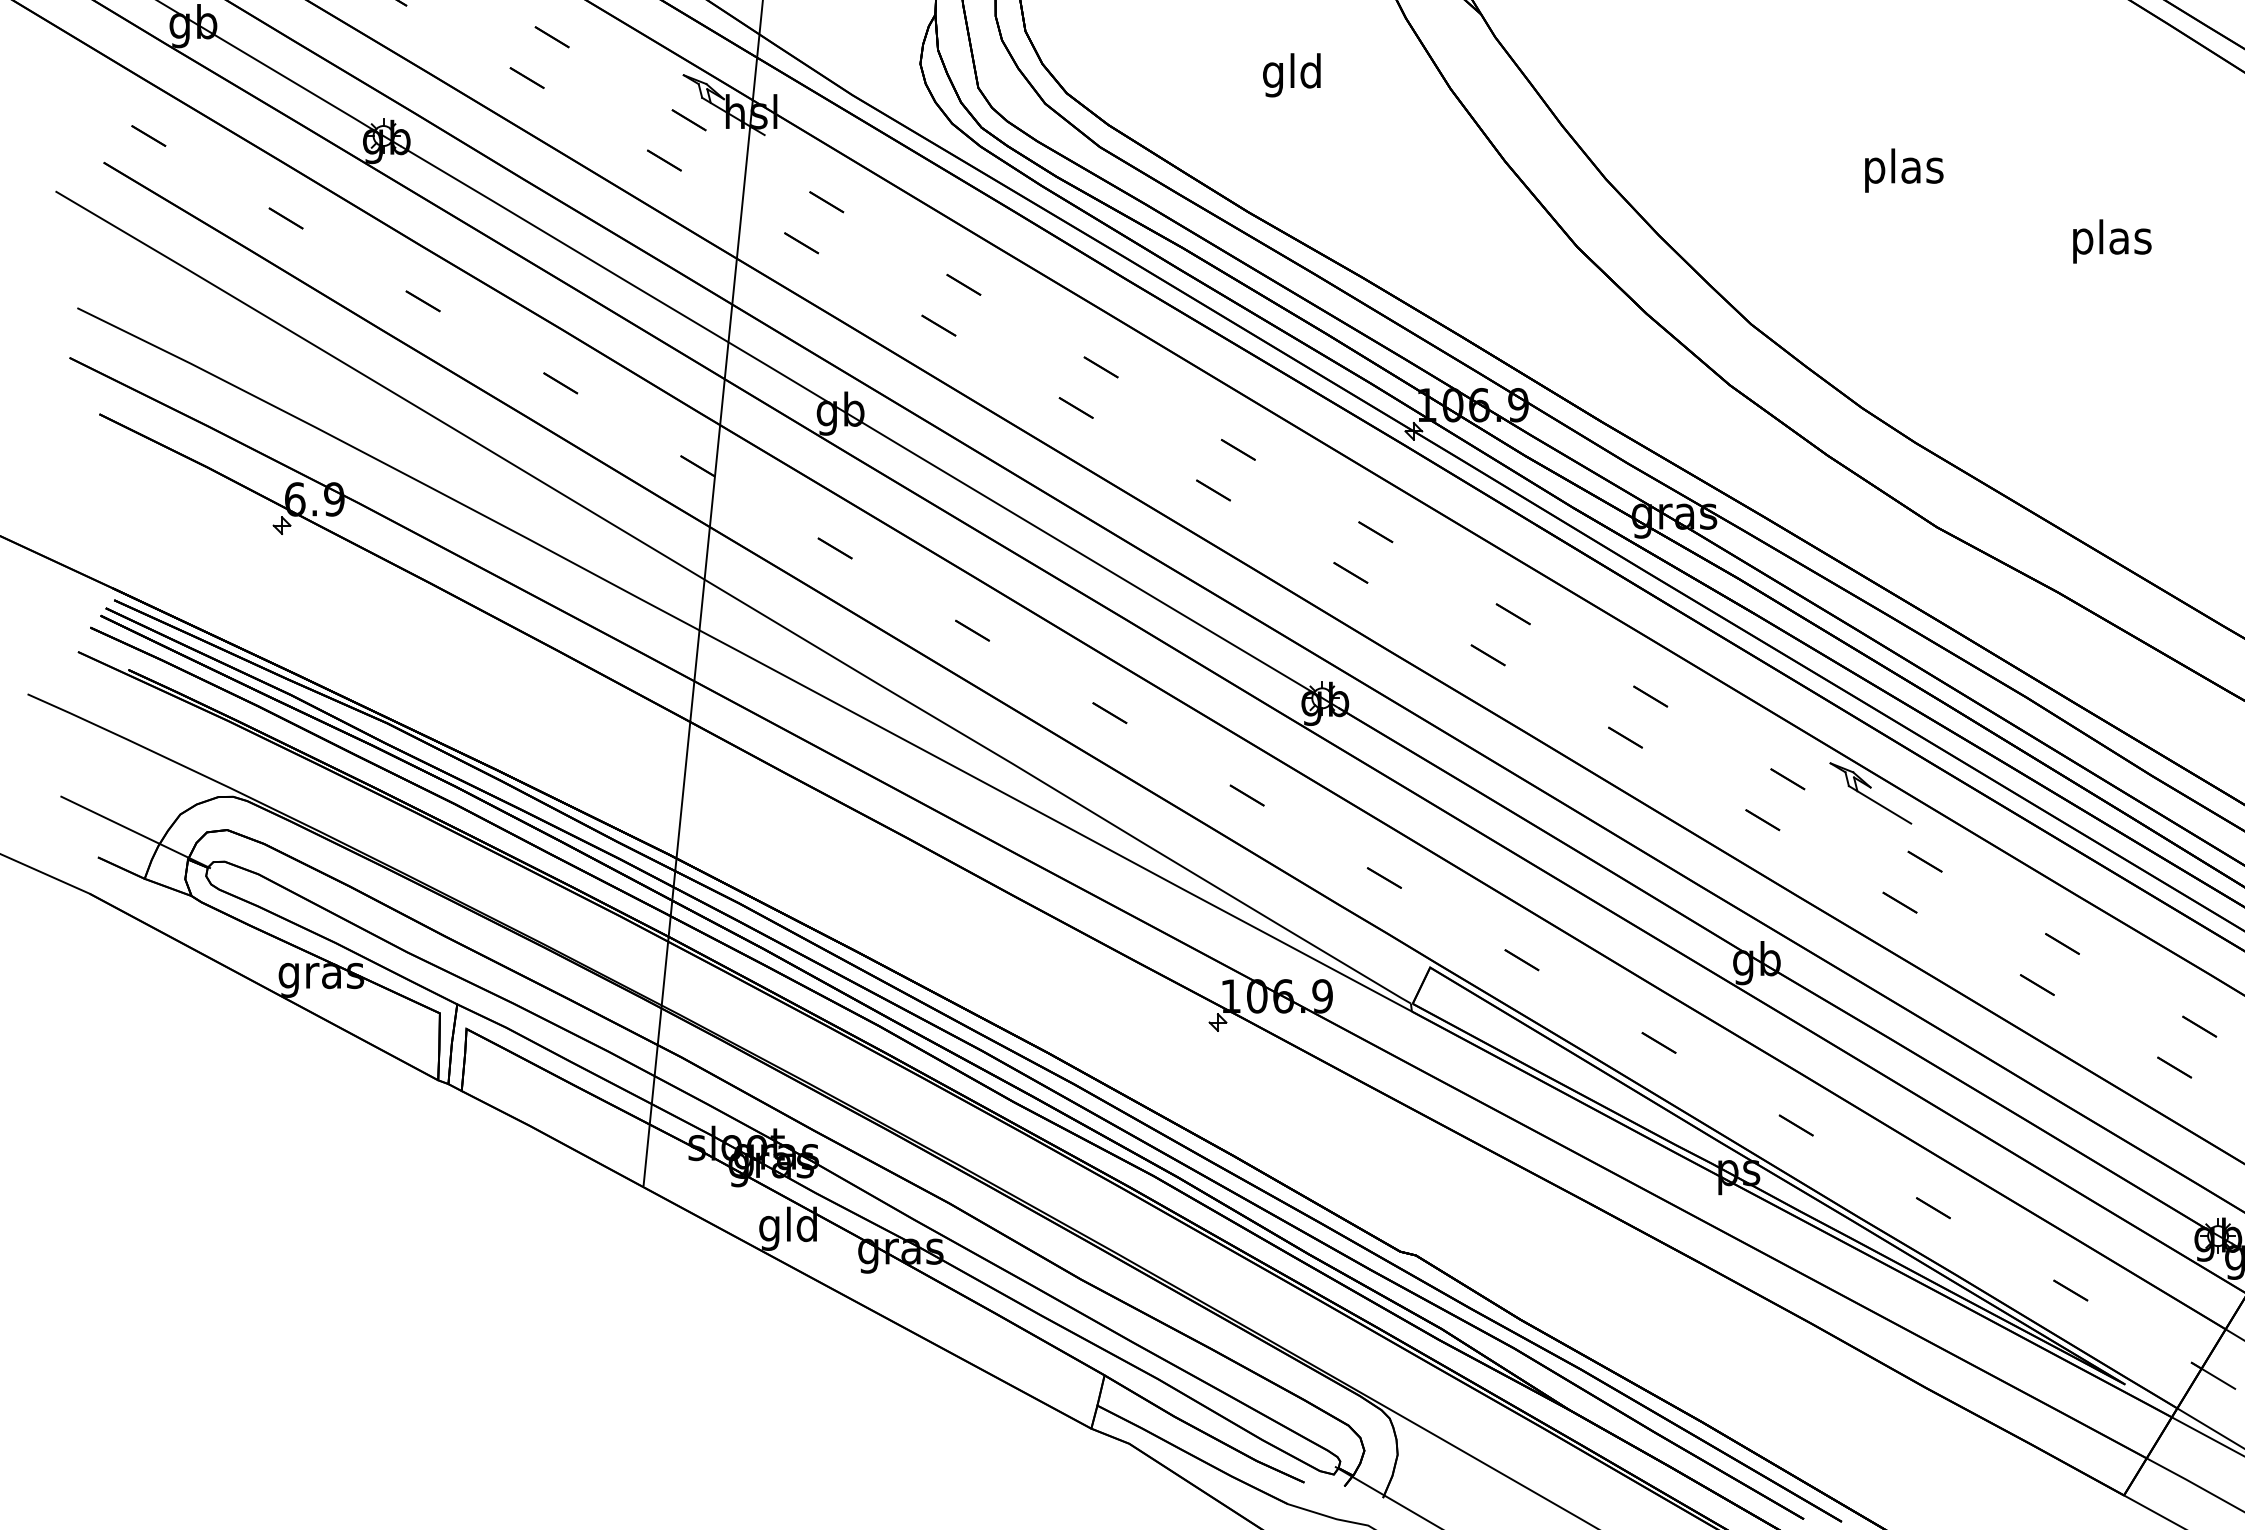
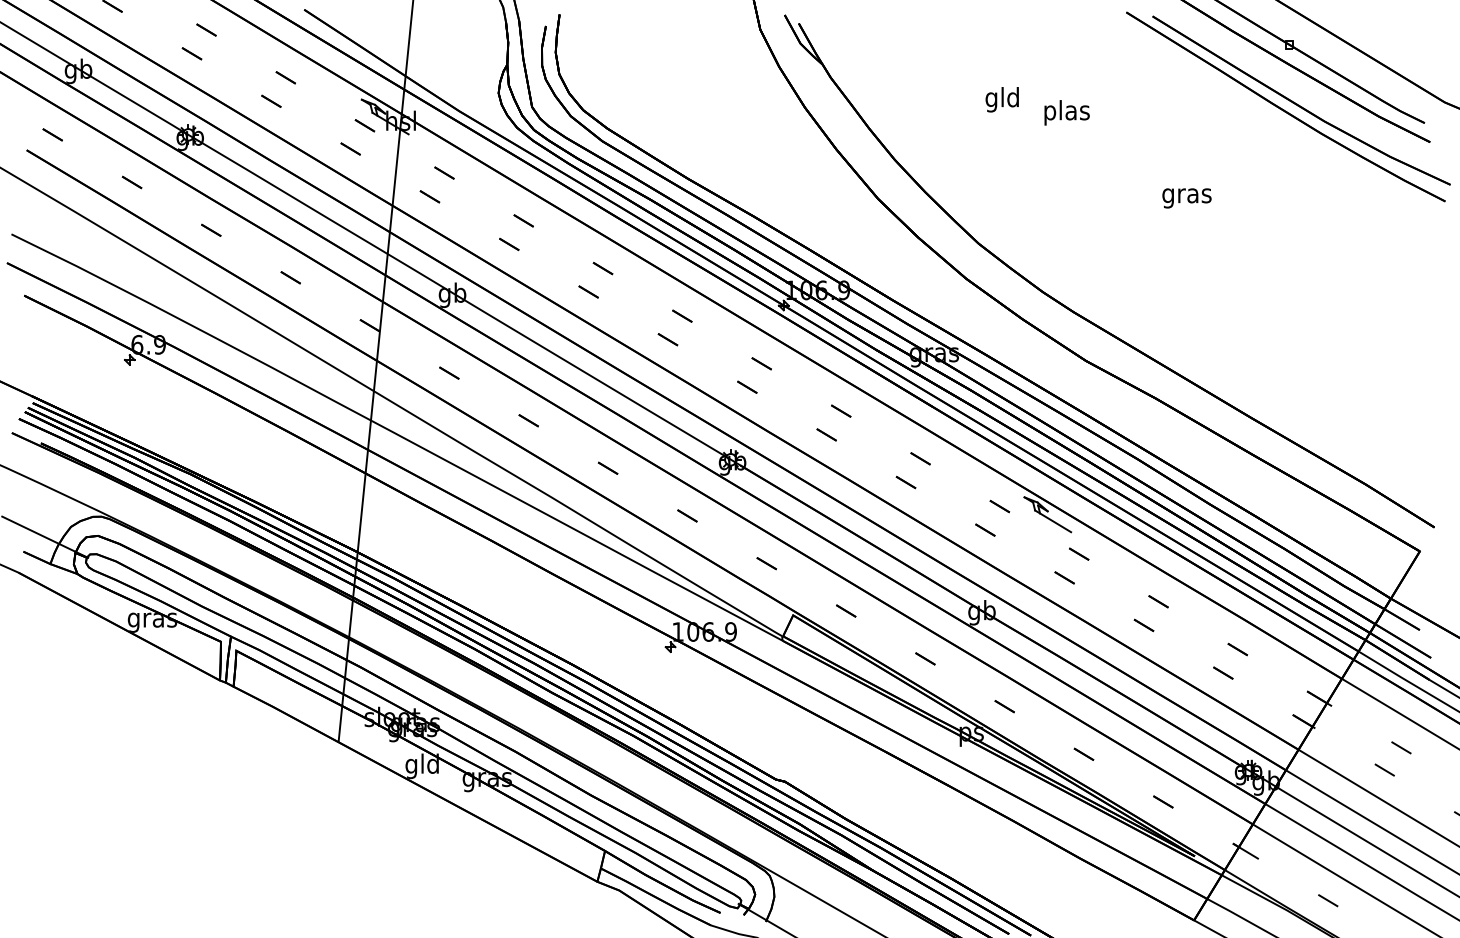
text: (1290, 74) -> (1001, 99), moved
text: (1903, 170) -> (1066, 112), moved
text: (2110, 240) -> (1186, 195), plas -> gras

